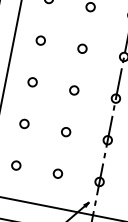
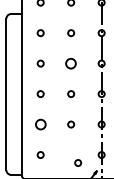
circle: (82, 48) -> (71, 63), size x1.6
circle: (24, 123) -> (40, 124), size x1.6
circle: (58, 173) -> (78, 162), moved

